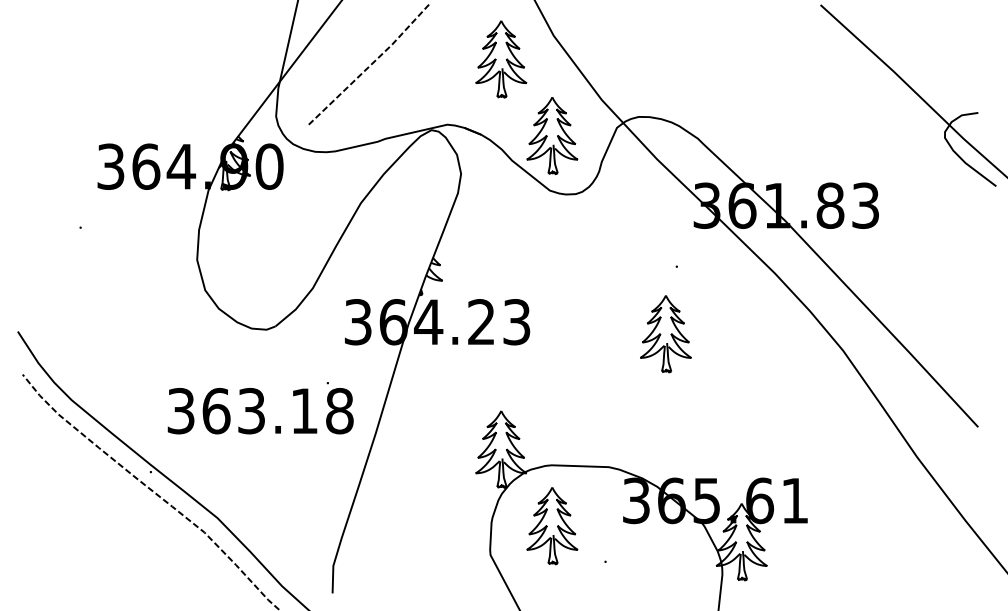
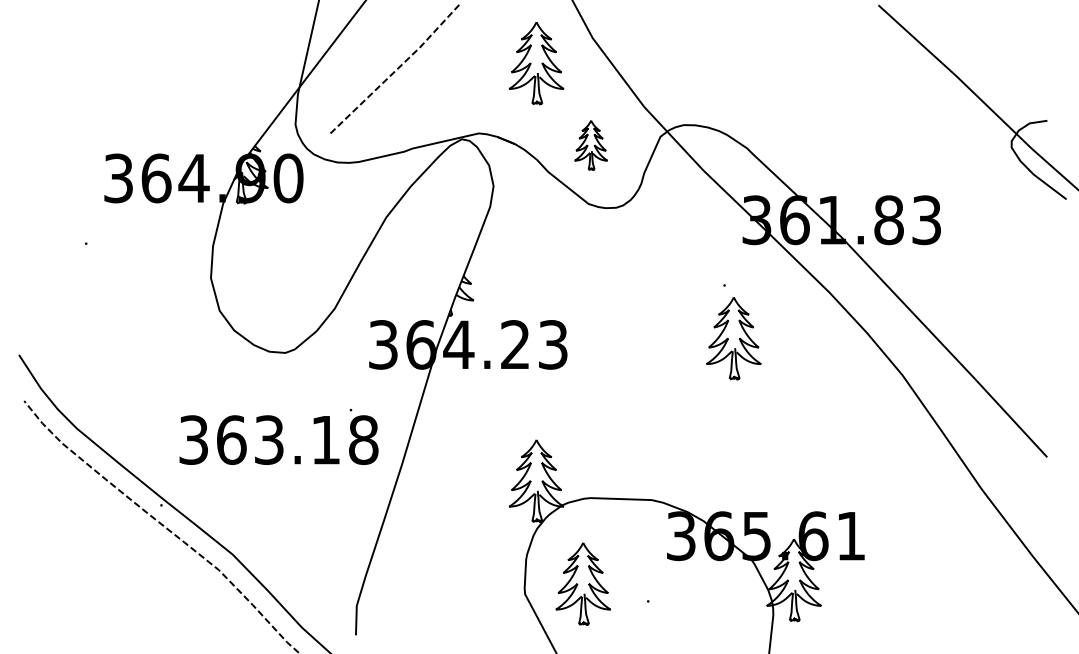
part: (551, 135) -> (590, 145), size x0.6
part: (665, 333) -> (733, 338), moved
part: (551, 525) -> (582, 583), moved

